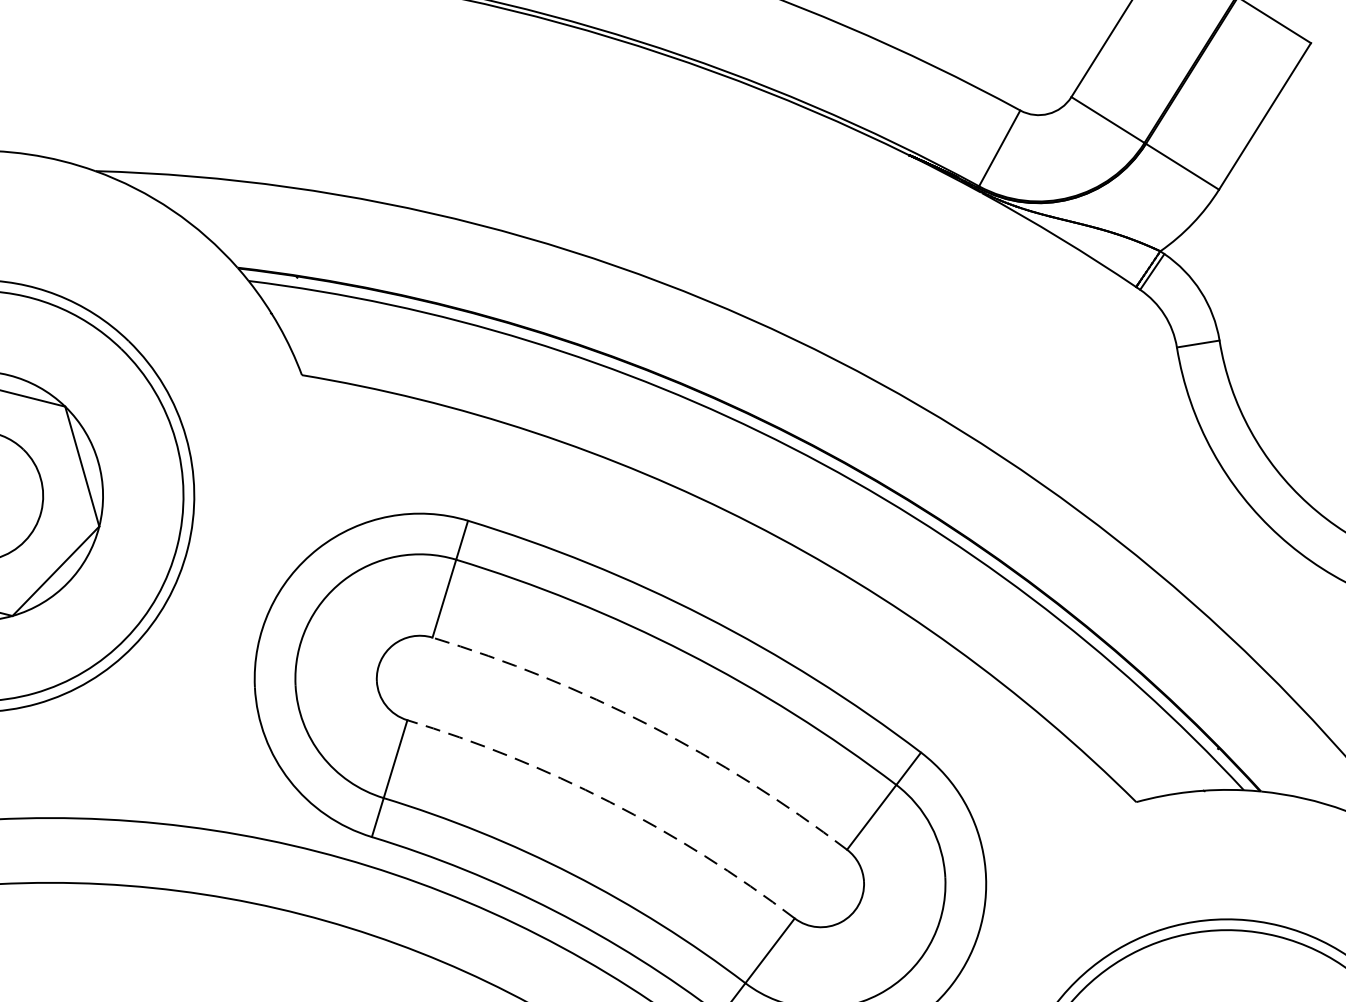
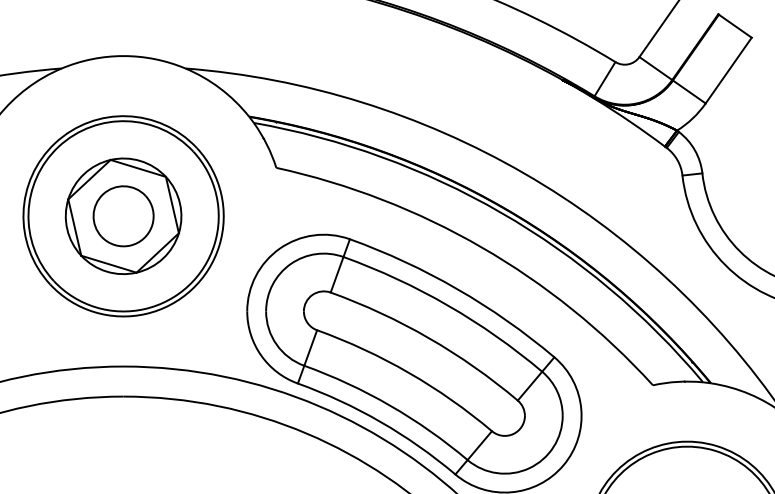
arc: (650, 725) -> (429, 338), dashed -> solid
arc: (610, 801) -> (409, 372), dashed -> solid

